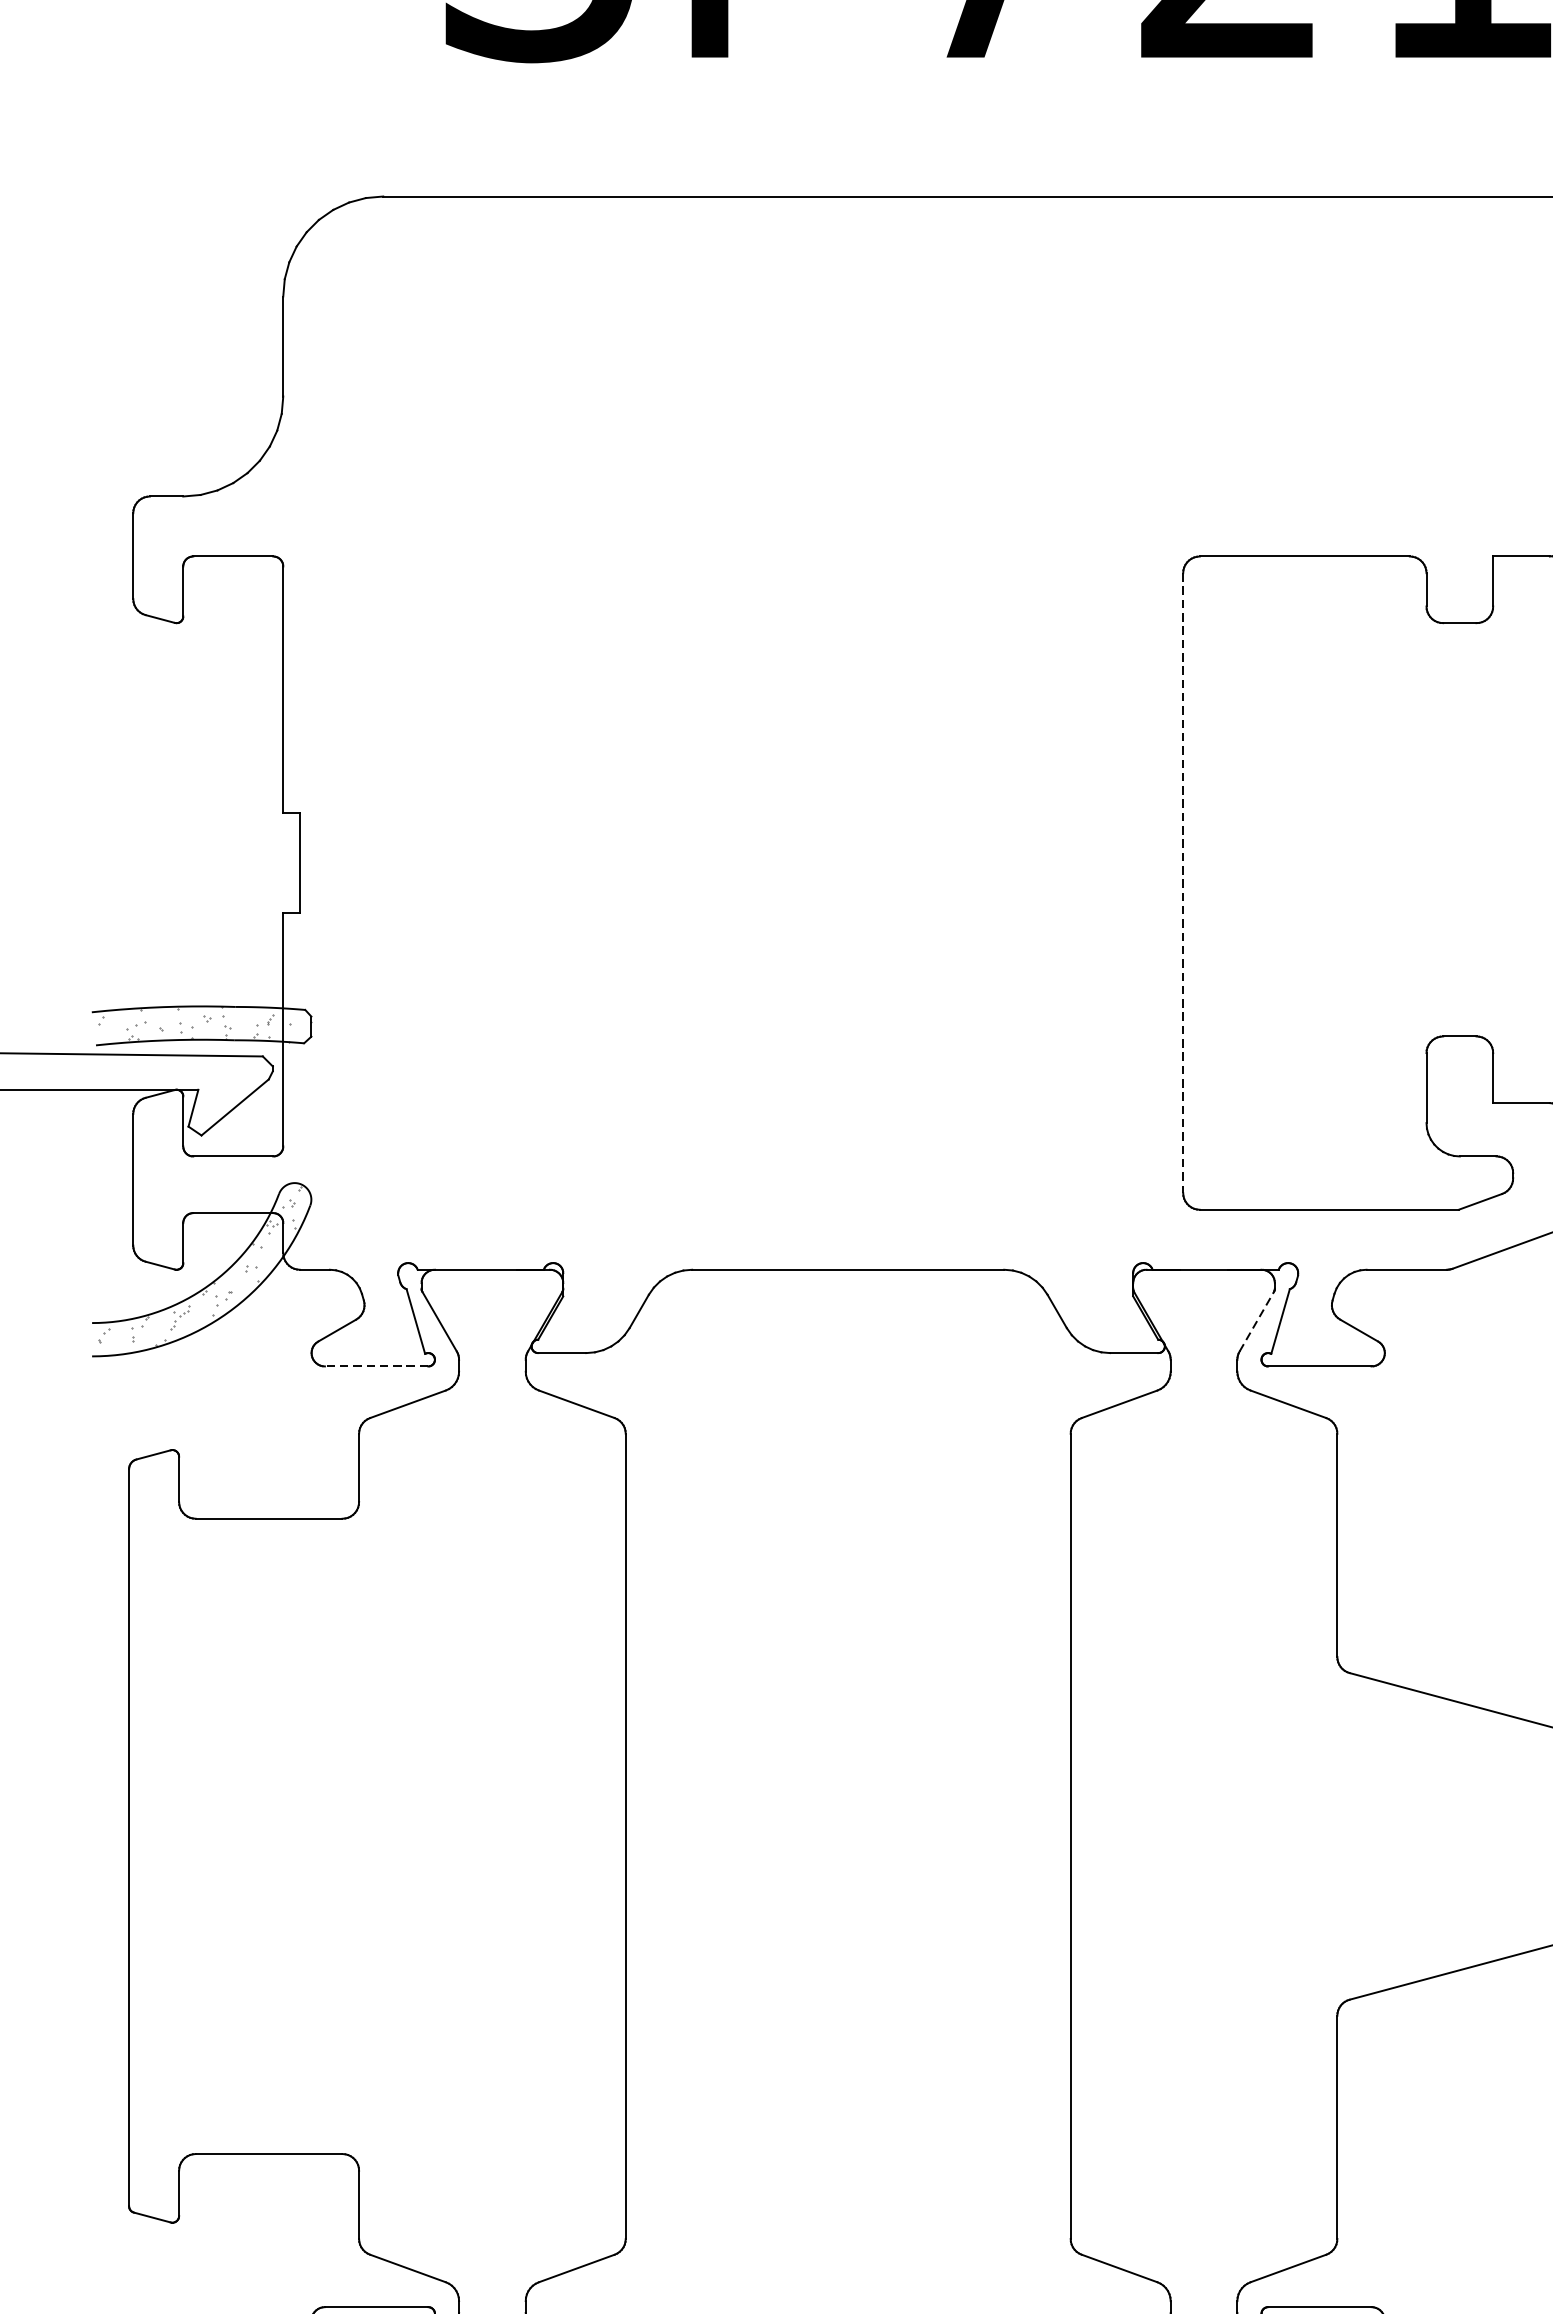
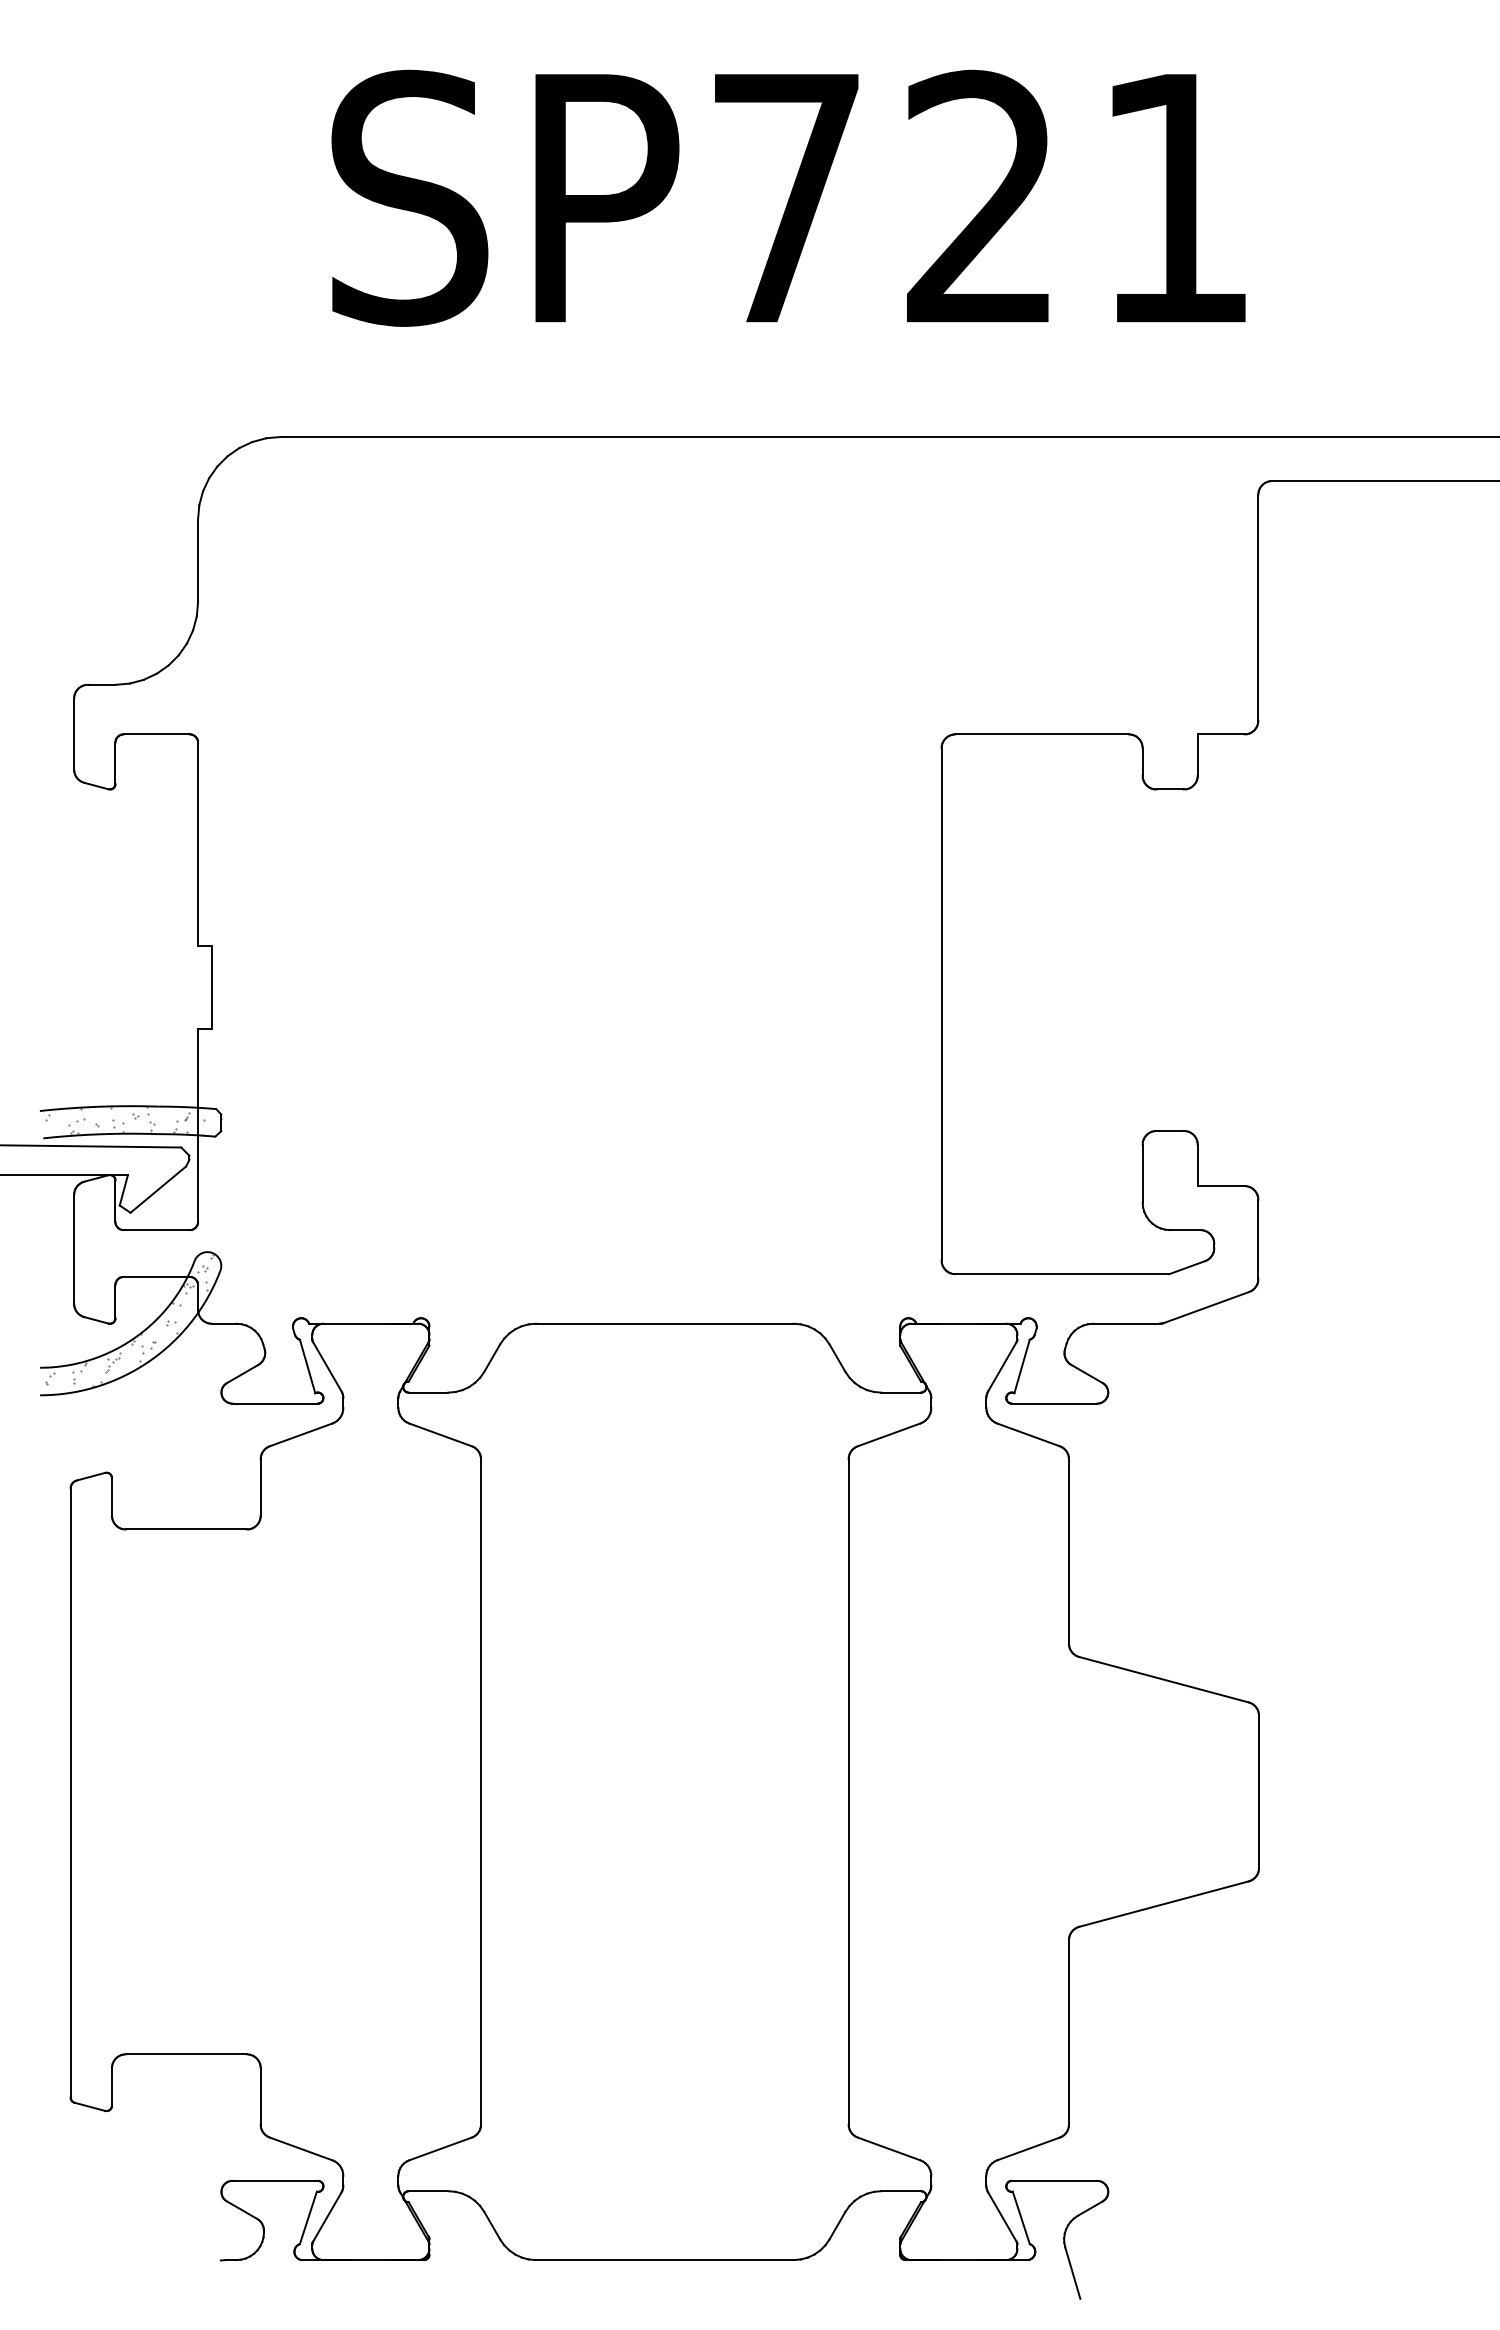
line: (1183, 883) -> (941, 1004), dashed -> solid
line: (1256, 1321) -> (1002, 1366), dashed -> solid
line: (376, 1366) -> (275, 1403), dashed -> solid

